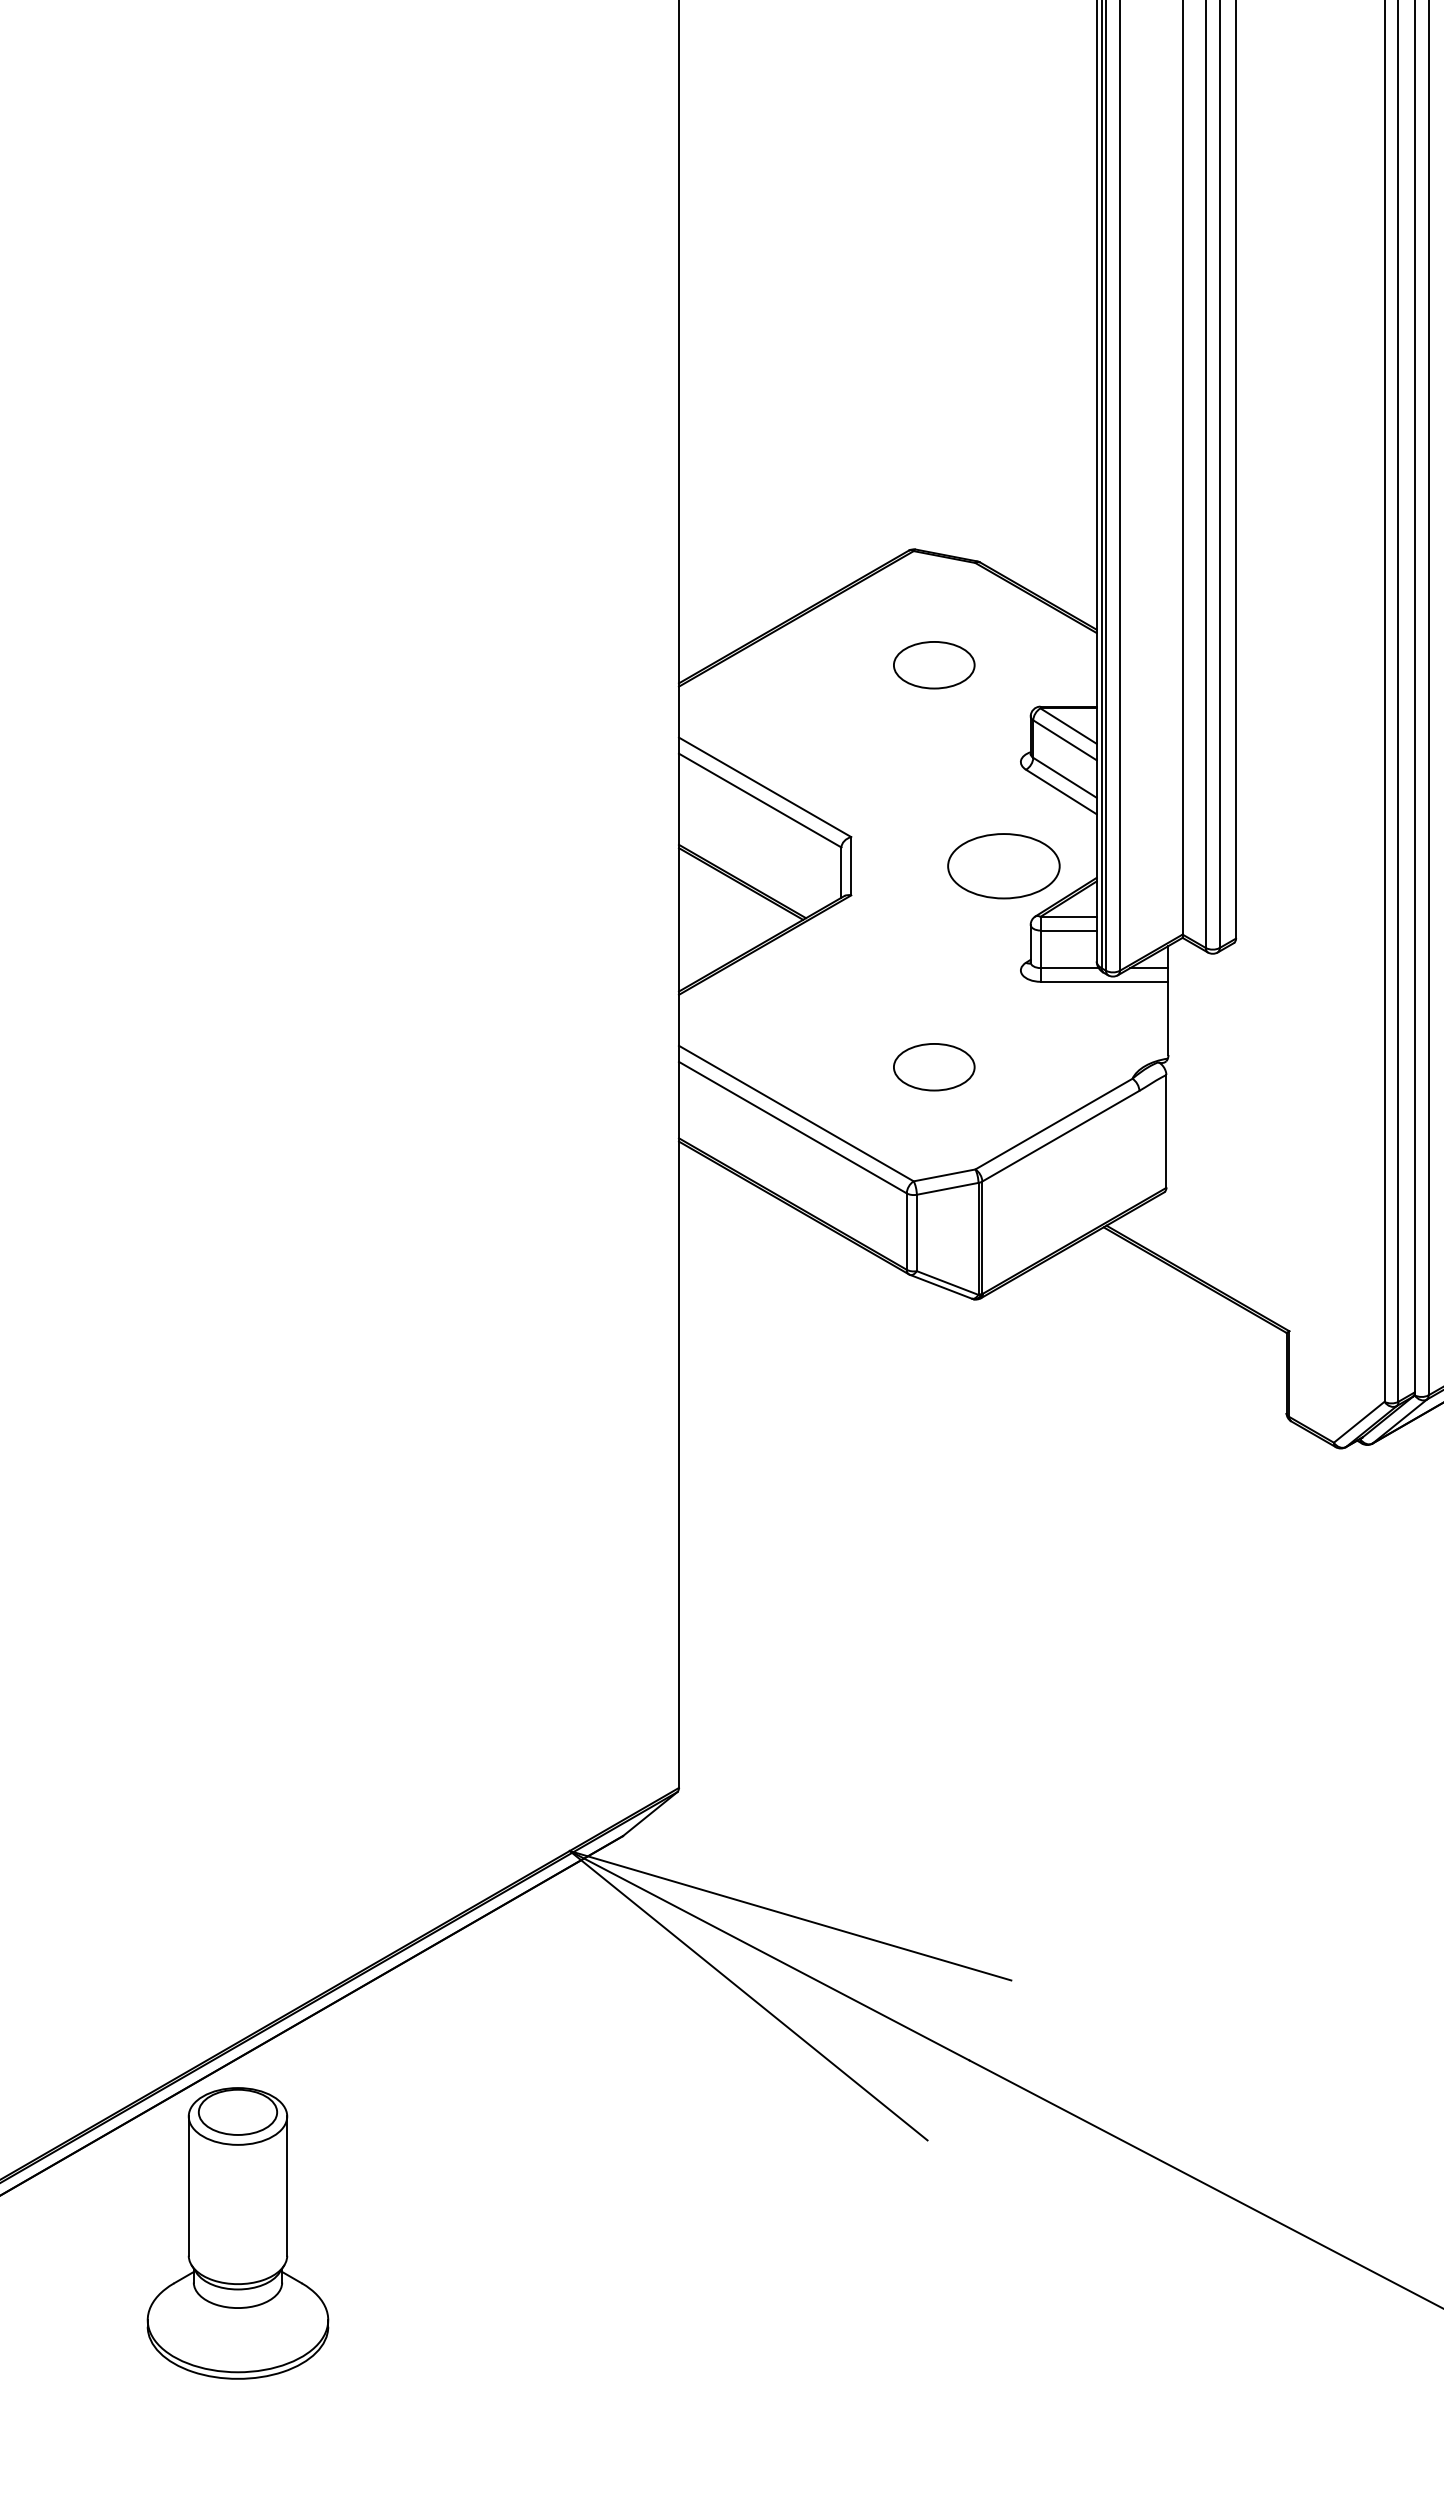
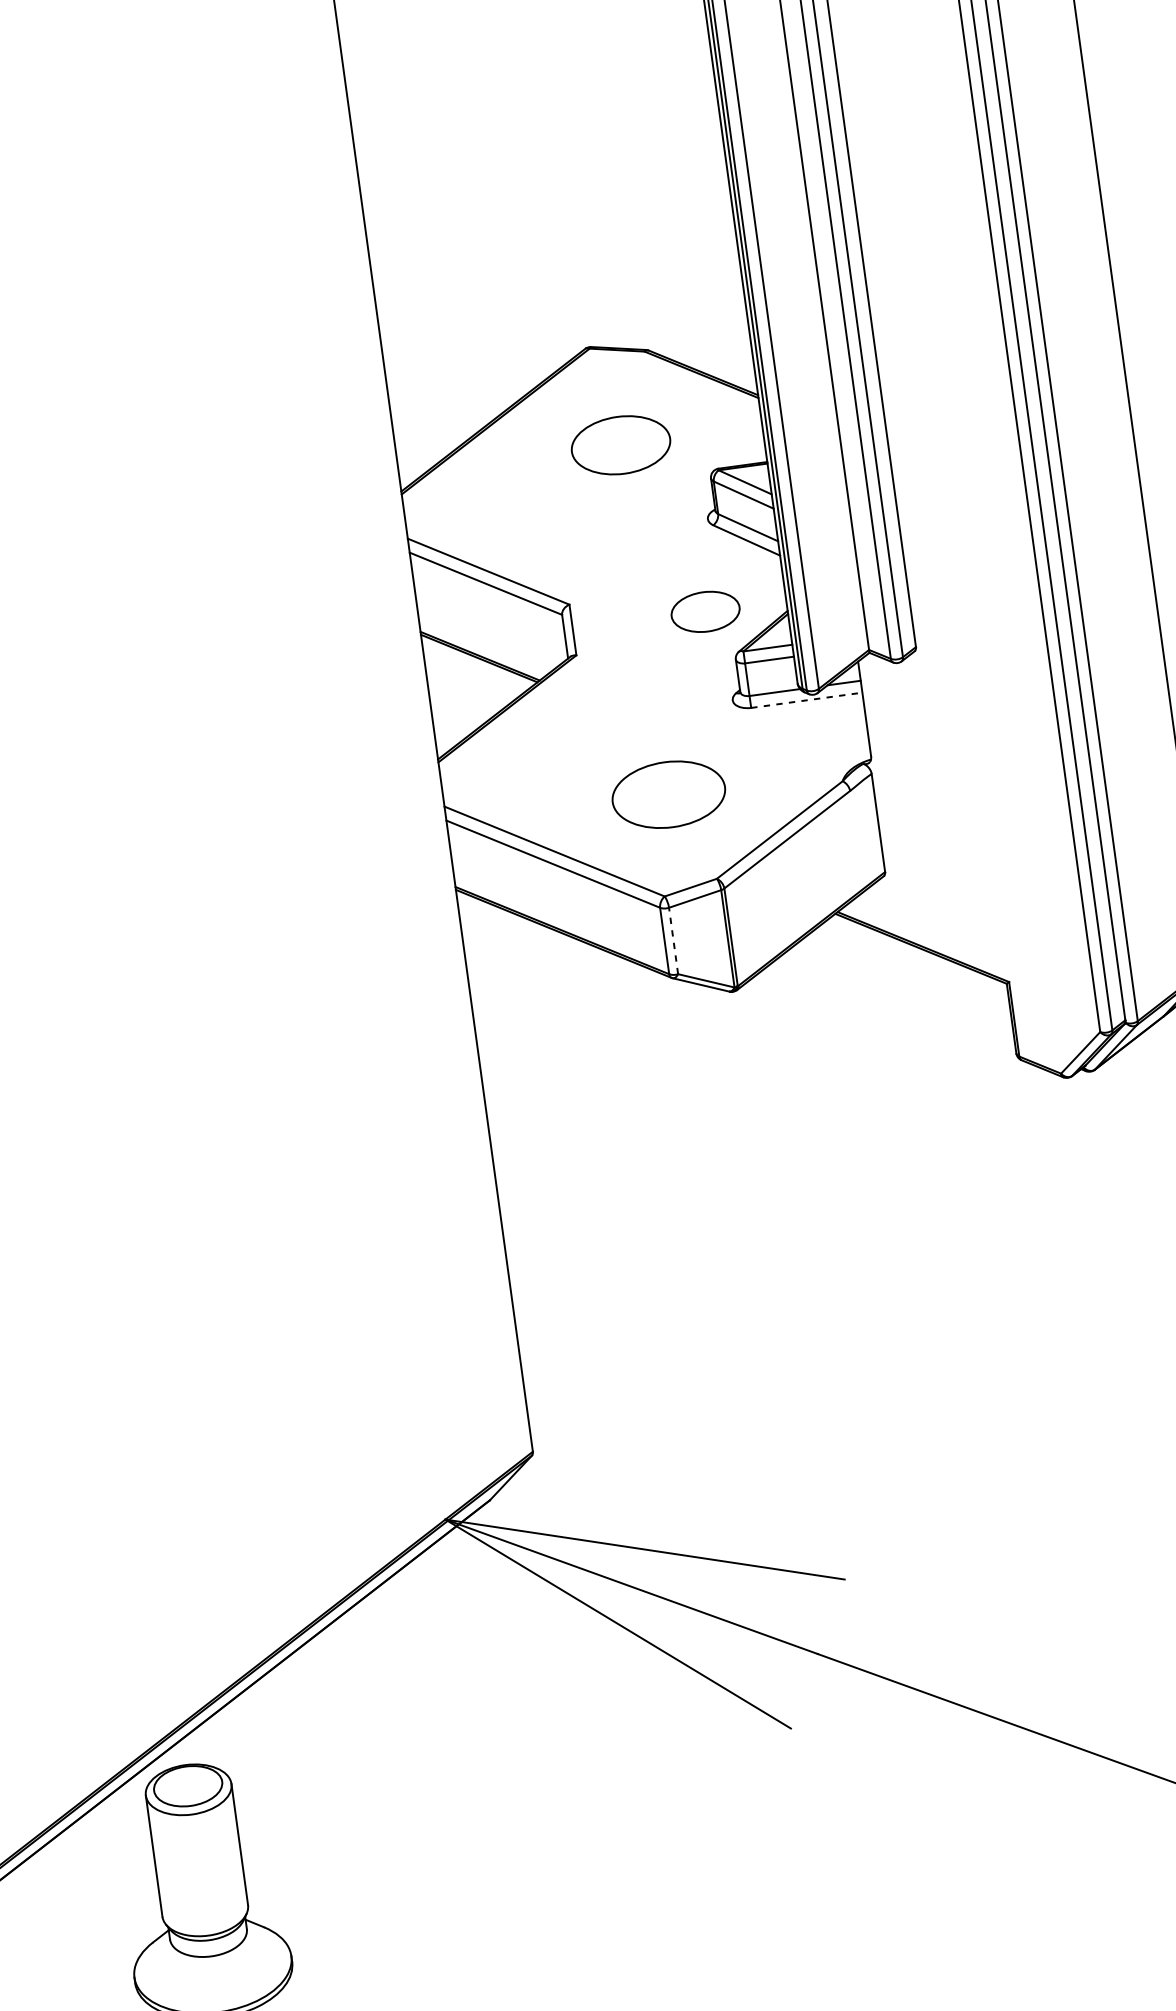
part: (934, 665) -> (621, 445), size x1.4
part: (1003, 866) -> (705, 612), size x0.7
line: (1104, 981) -> (806, 700), solid -> dashed
part: (934, 1067) -> (669, 795), size x1.6
line: (916, 1232) -> (673, 940), solid -> dashed

